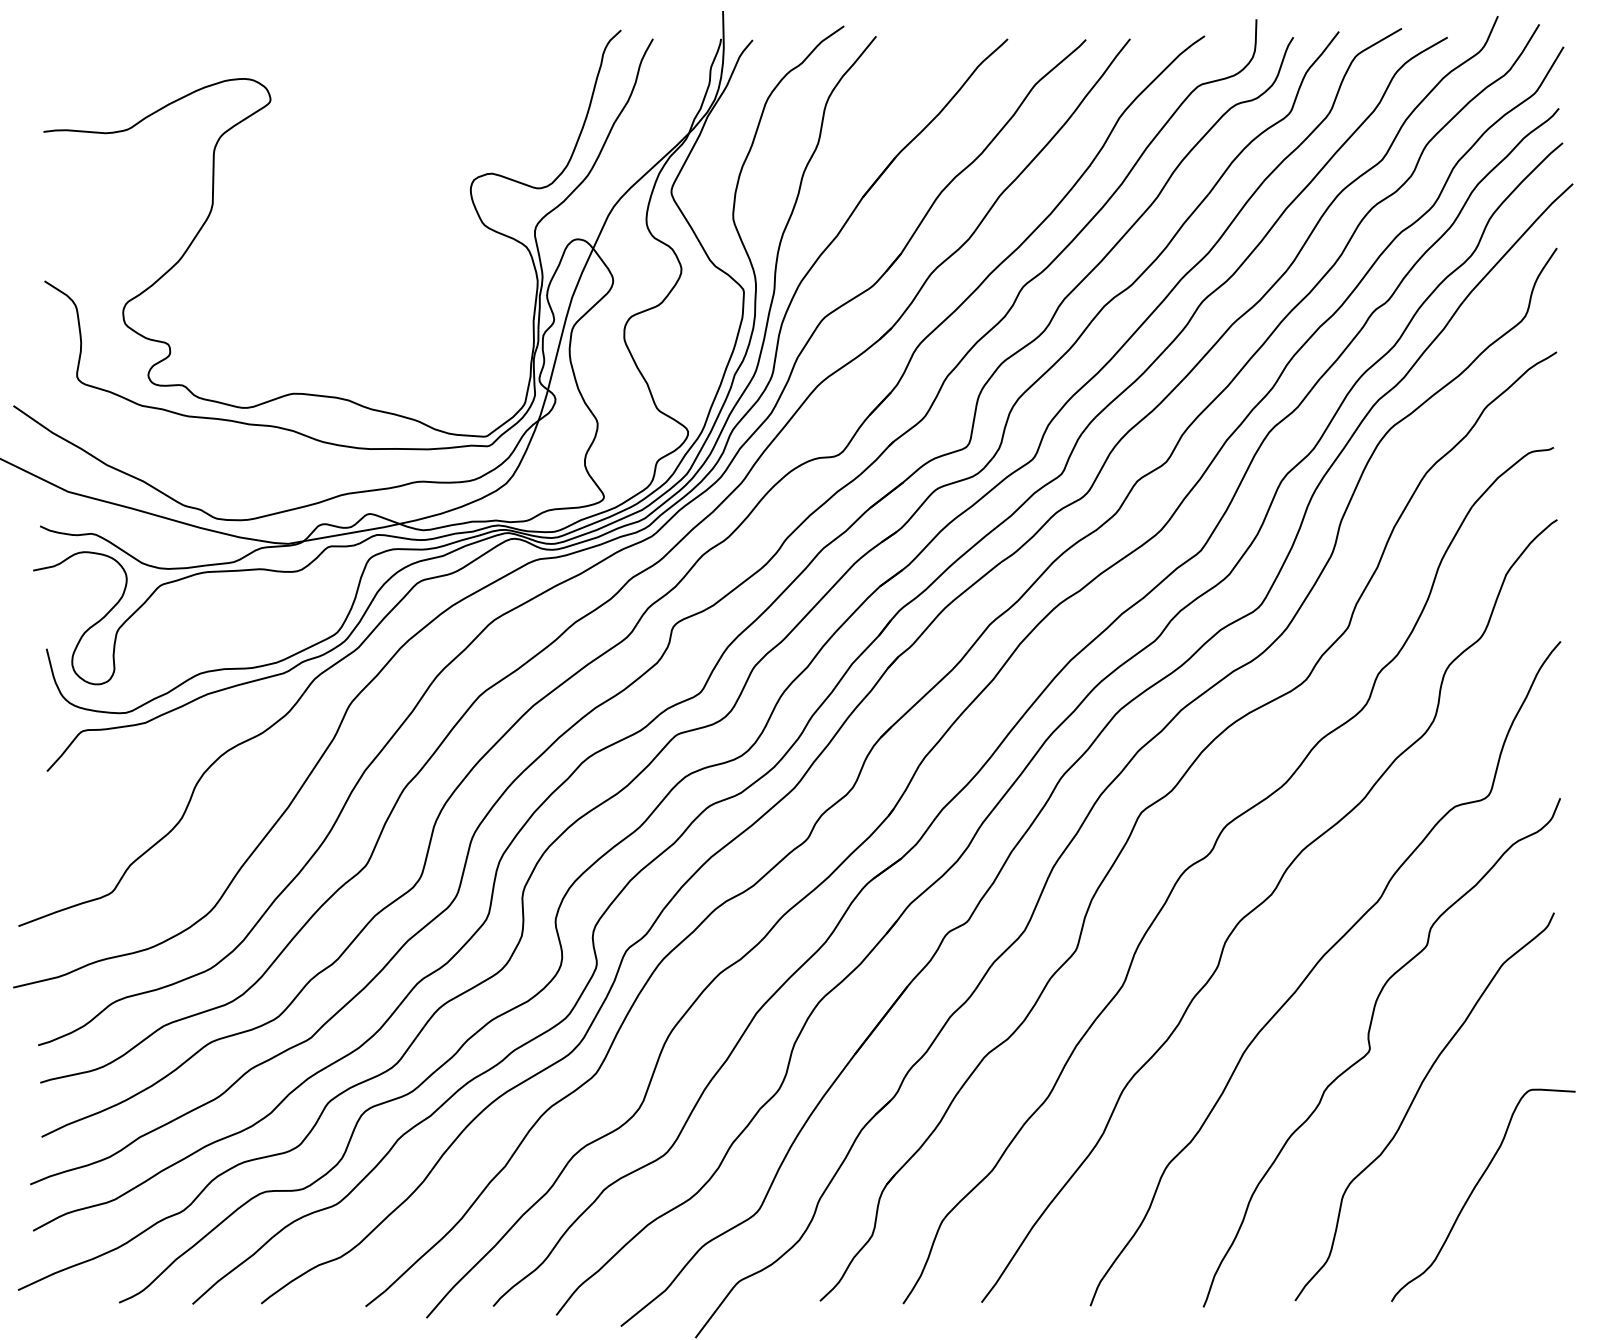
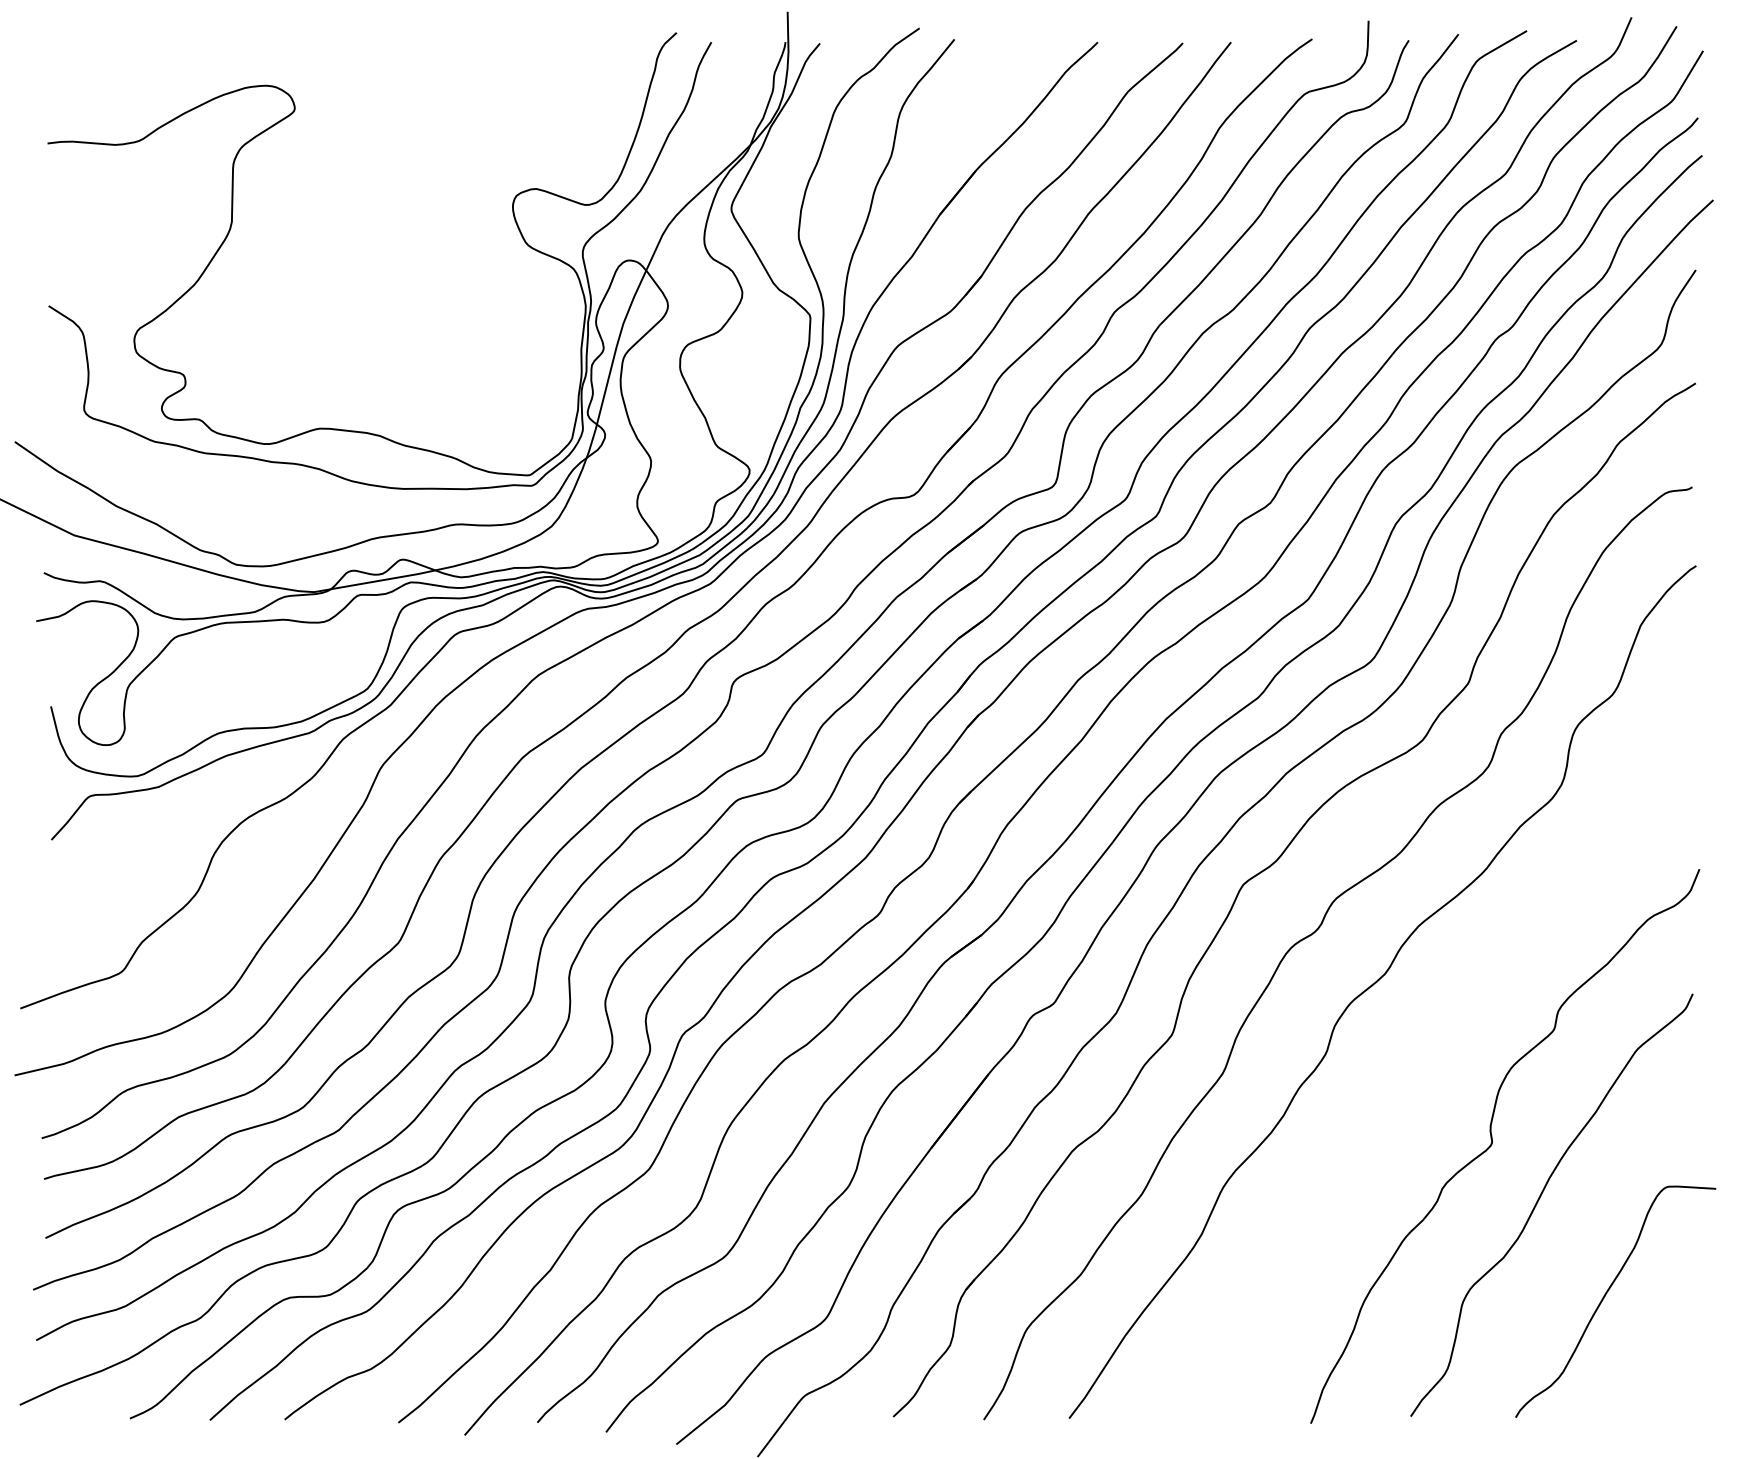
curve: (1315, 967) -> (1432, 1053), removed

